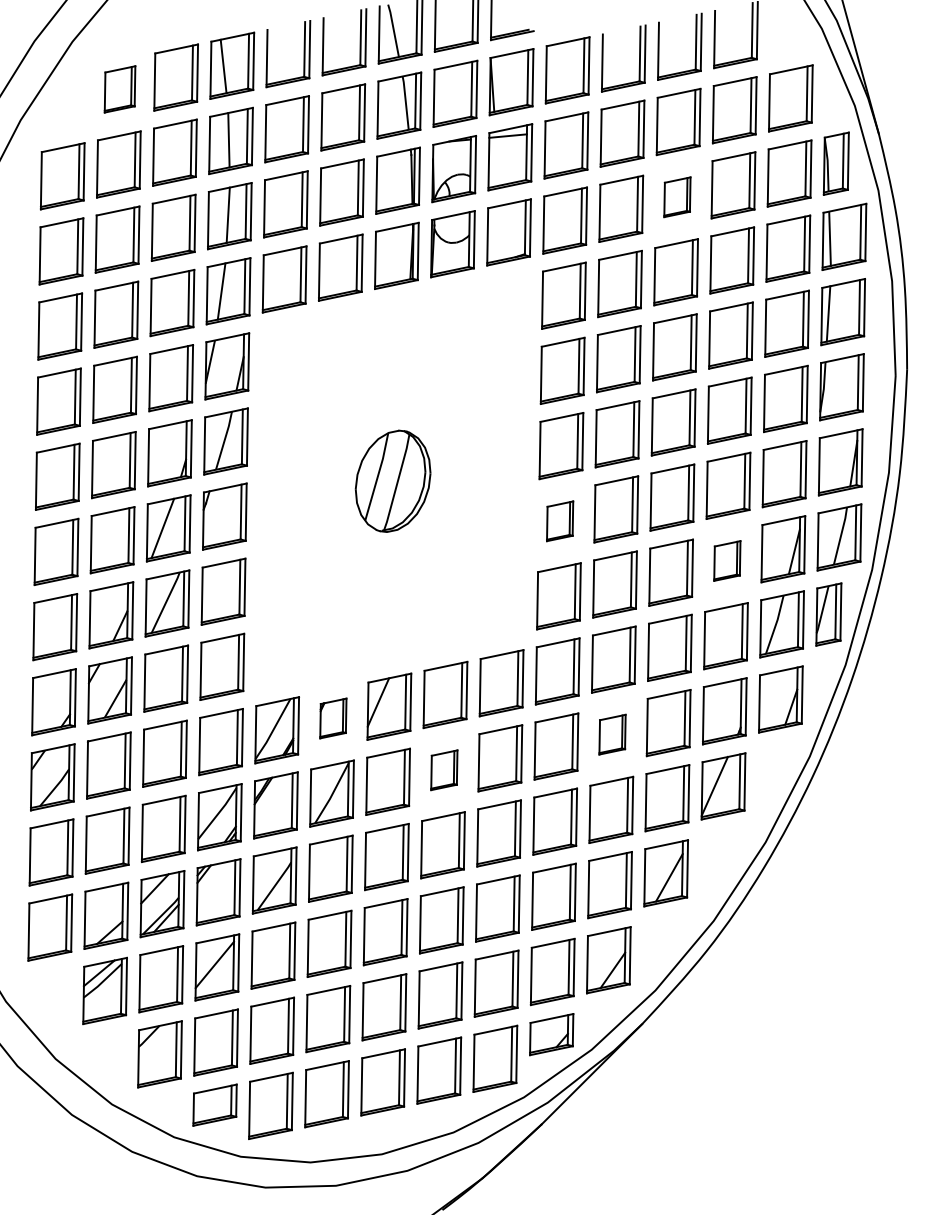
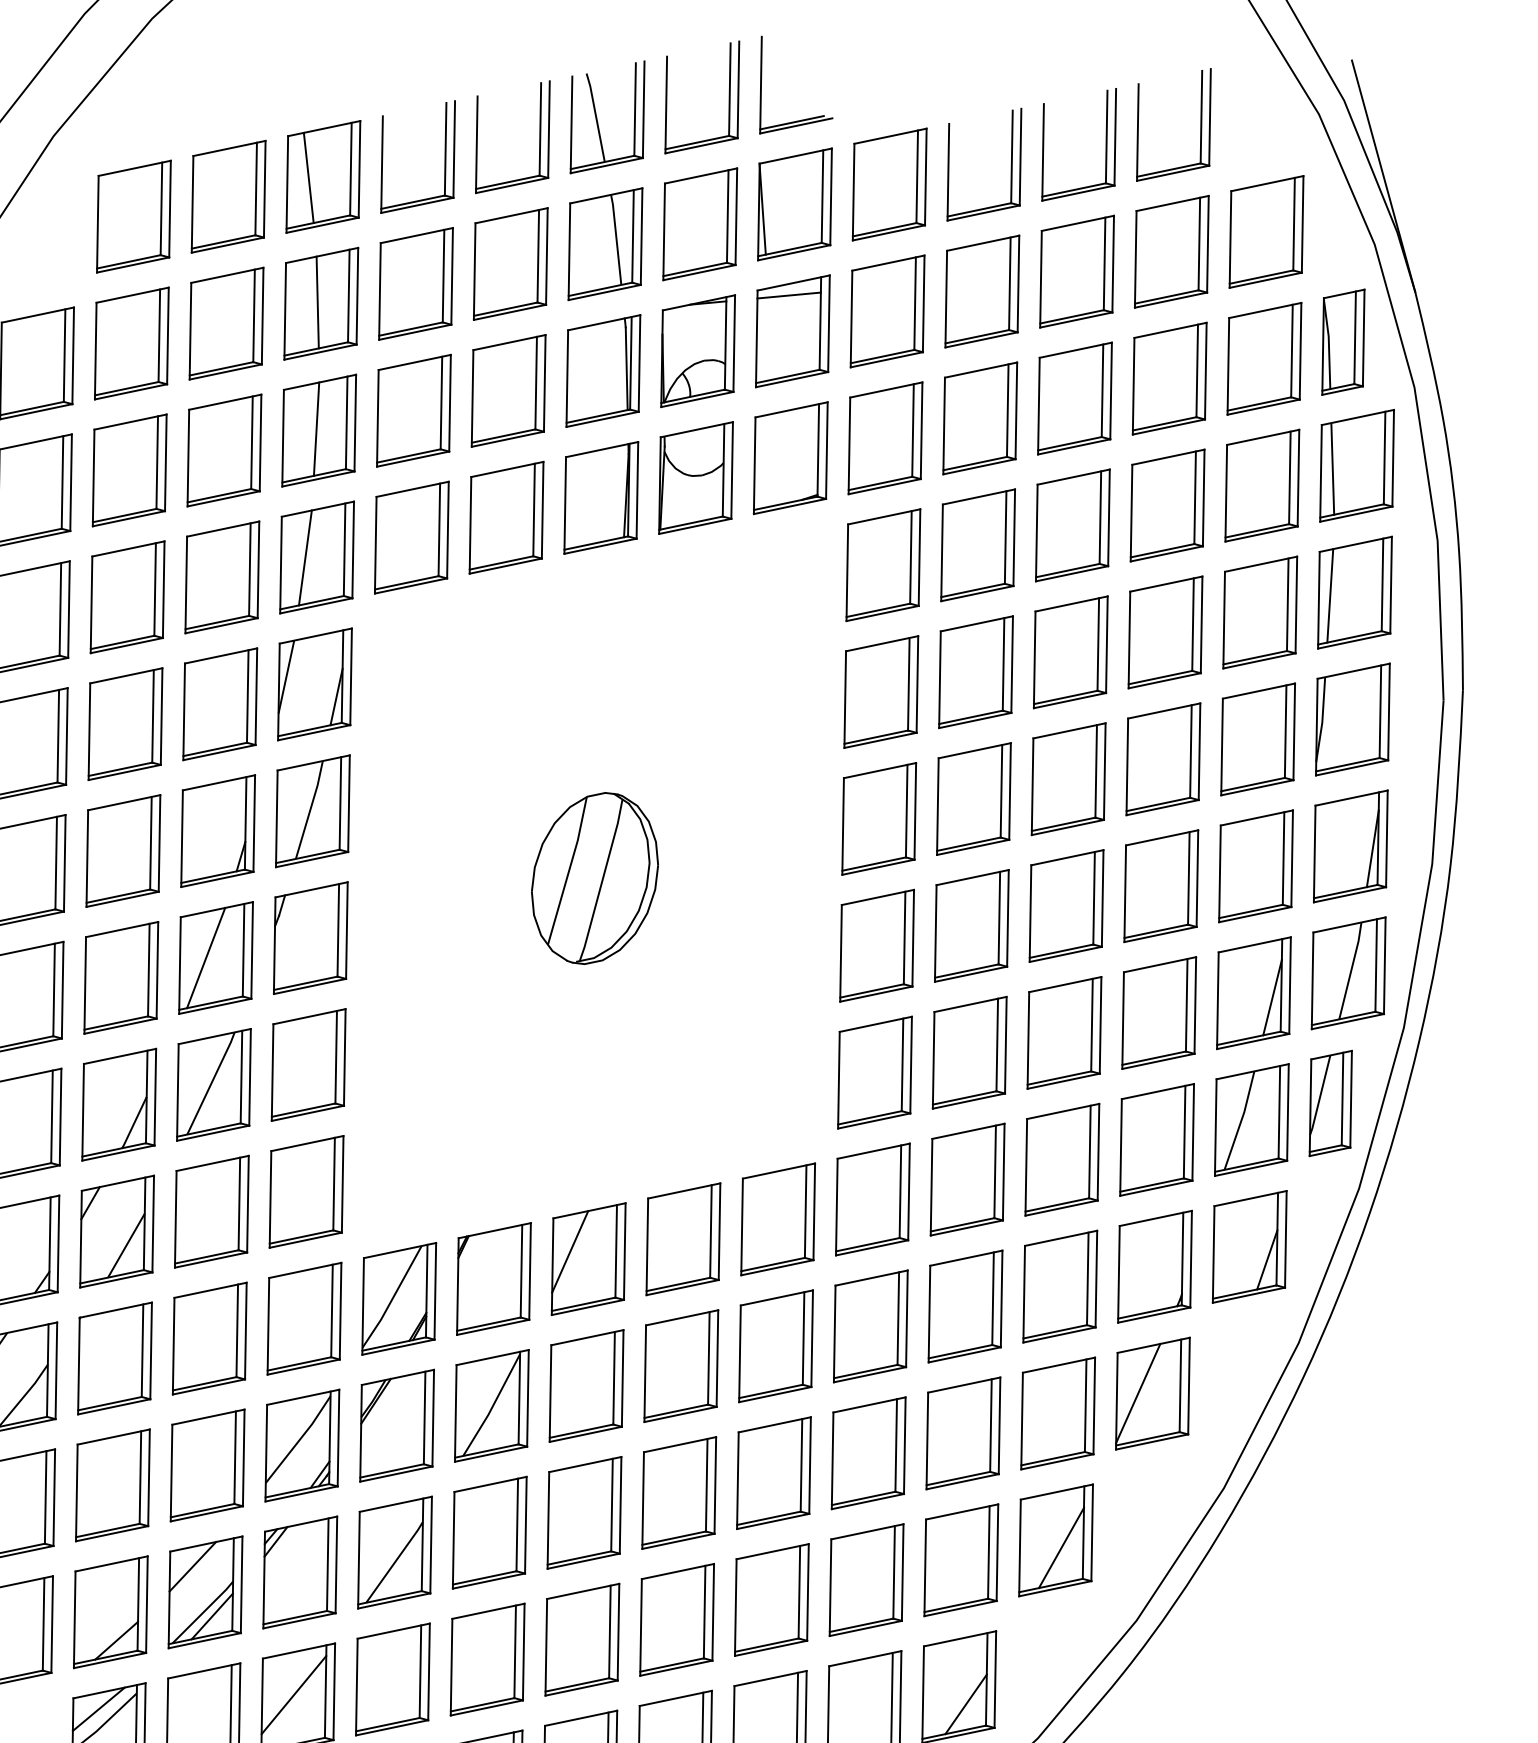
part: (119, 89) -> (132, 216), size x1.43
part: (677, 197) -> (1075, 399), size x1.67
part: (559, 521) -> (875, 946), size x1.67
part: (727, 560) -> (1159, 1012), size x1.67
part: (333, 718) -> (494, 1278), size x1.67
part: (612, 734) -> (965, 1305), size x1.67
part: (444, 770) -> (681, 1366), size x1.67

